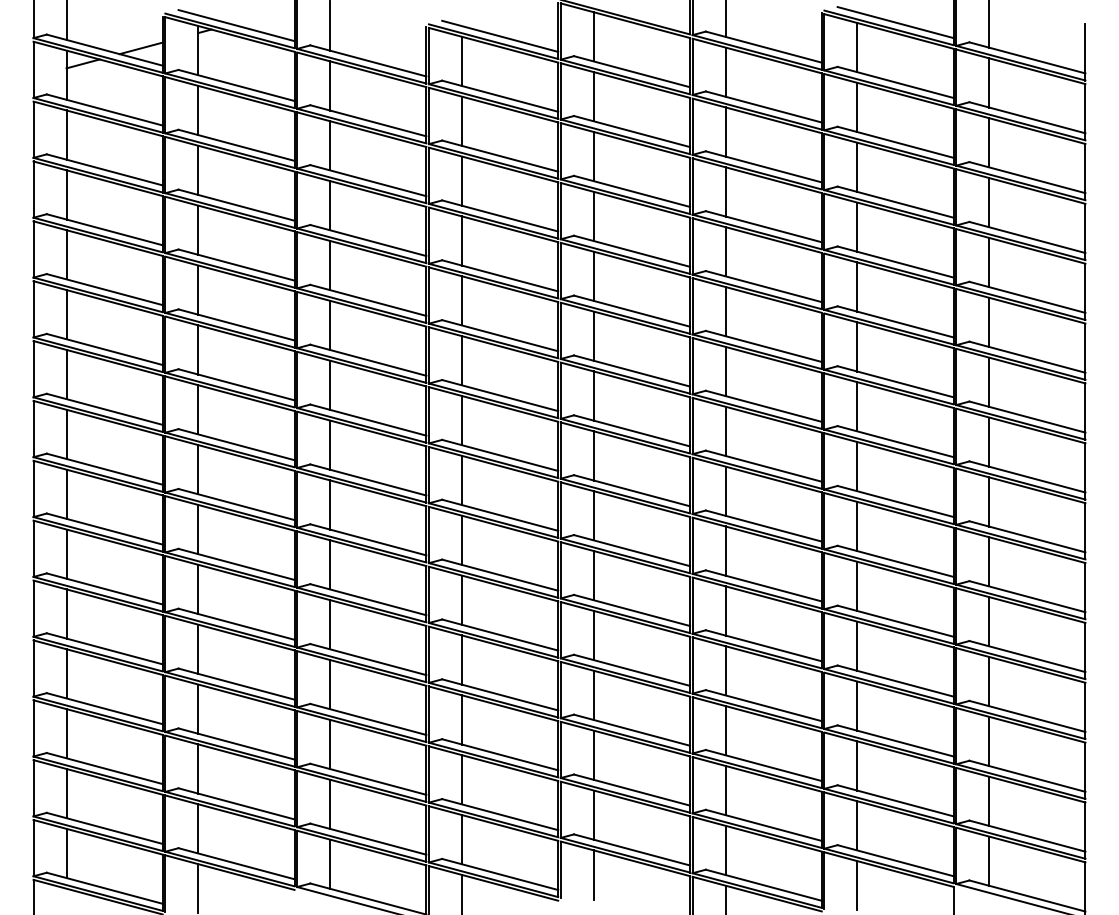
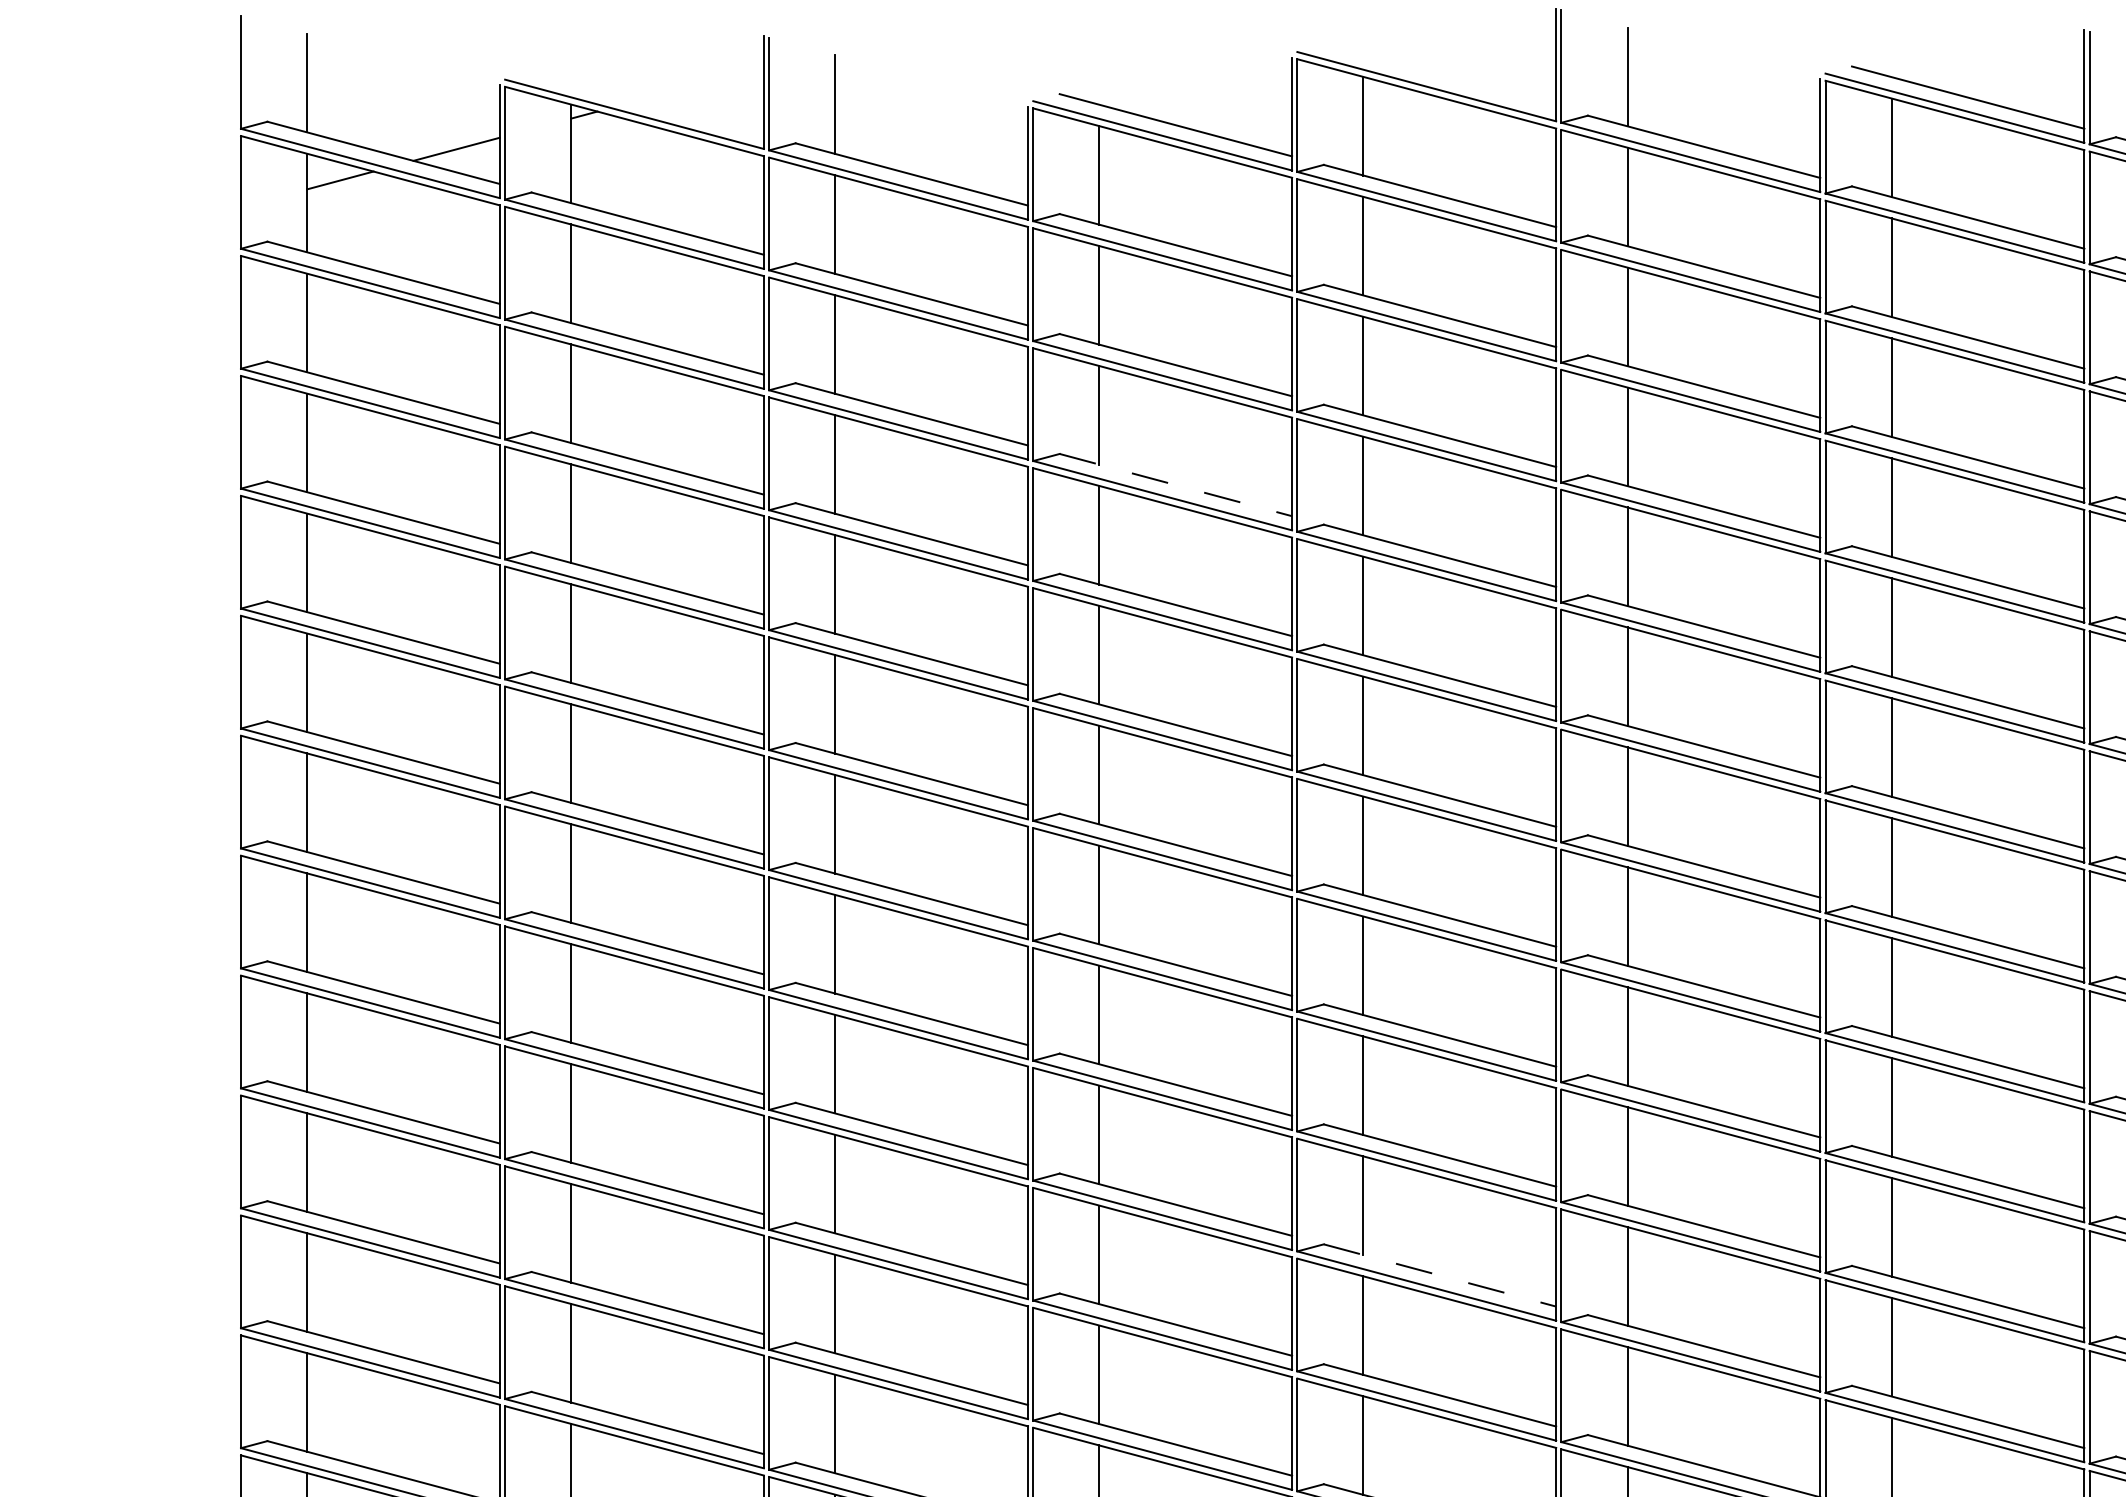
line: (236, 25) -> (647, 103), removed
line: (500, 216) -> (1176, 486), solid -> dashed
line: (632, 610) -> (1441, 1275), solid -> dashed

